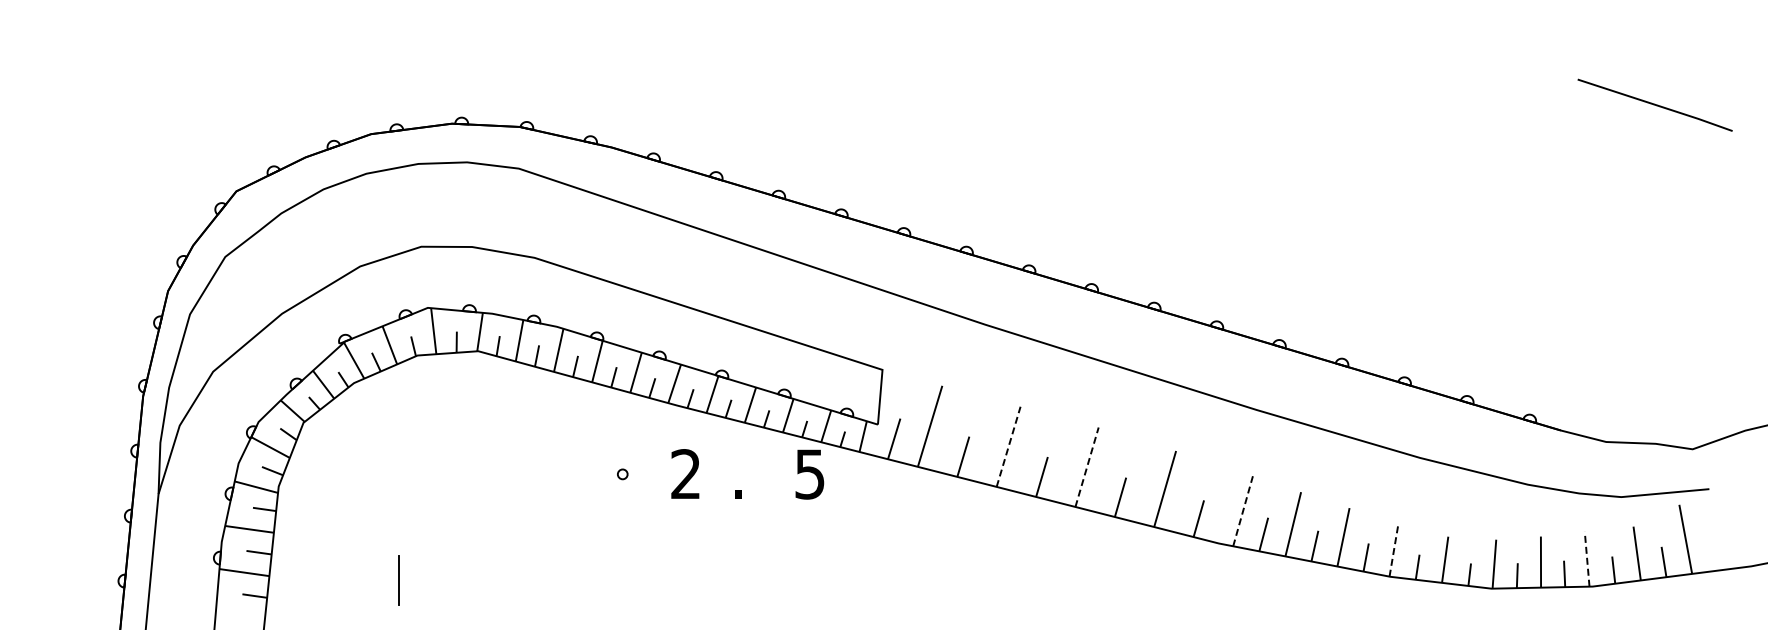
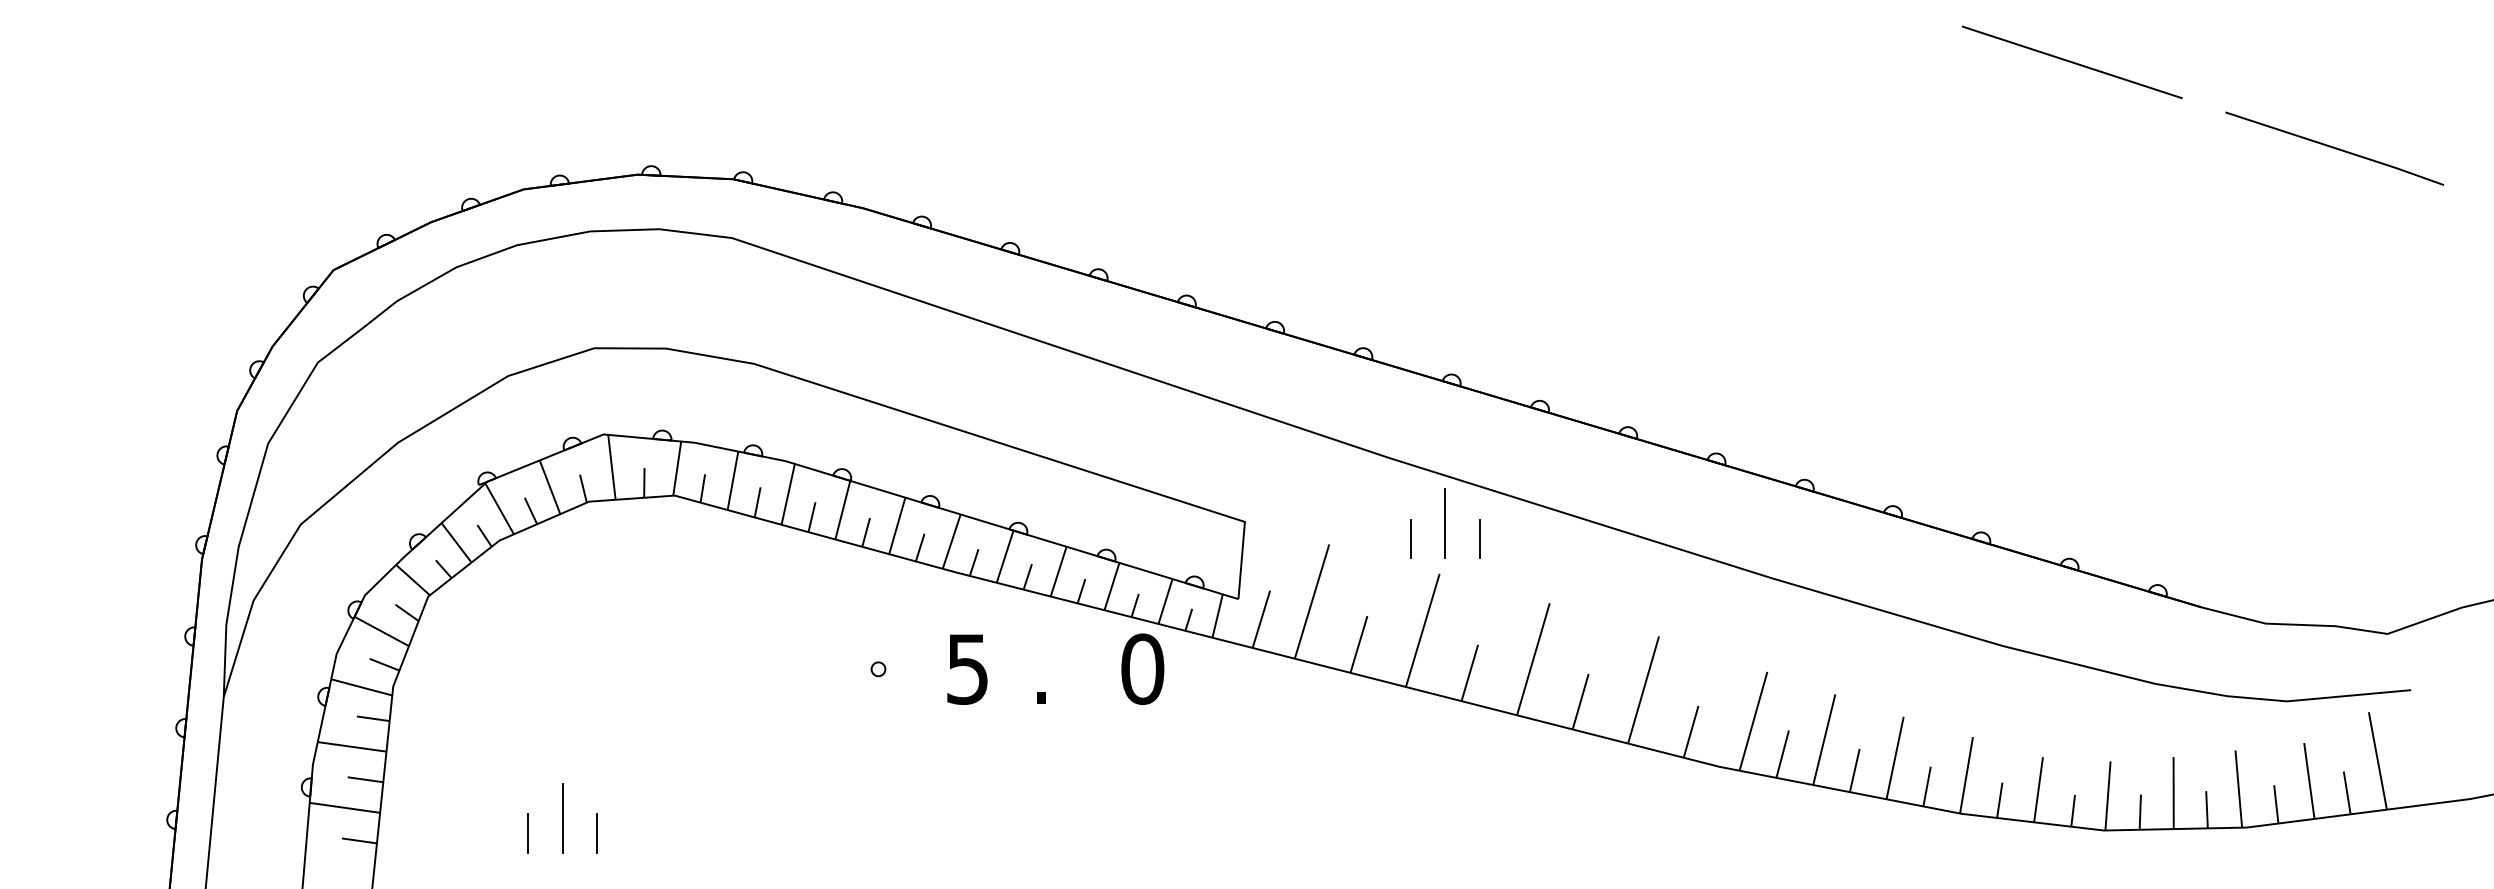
line: (1468, 43) -> (2071, 61), added
line: (1024, 370) -> (1445, 522), added
line: (1000, 381) -> (1411, 538), added
line: (1049, 381) -> (1480, 538), added
line: (1008, 446) -> (1422, 629), dashed -> solid
line: (1087, 466) -> (1534, 658), dashed -> solid
text: (685, 474) -> (967, 669), 2 -> 5
text: (810, 474) -> (1143, 669), 5 -> 0
line: (1243, 510) -> (1754, 720), dashed -> solid
line: (1394, 549) -> (1967, 775), dashed -> solid
line: (1587, 559) -> (2239, 789), dashed -> solid
line: (373, 590) -> (526, 833), added
line: (423, 590) -> (597, 833), added

